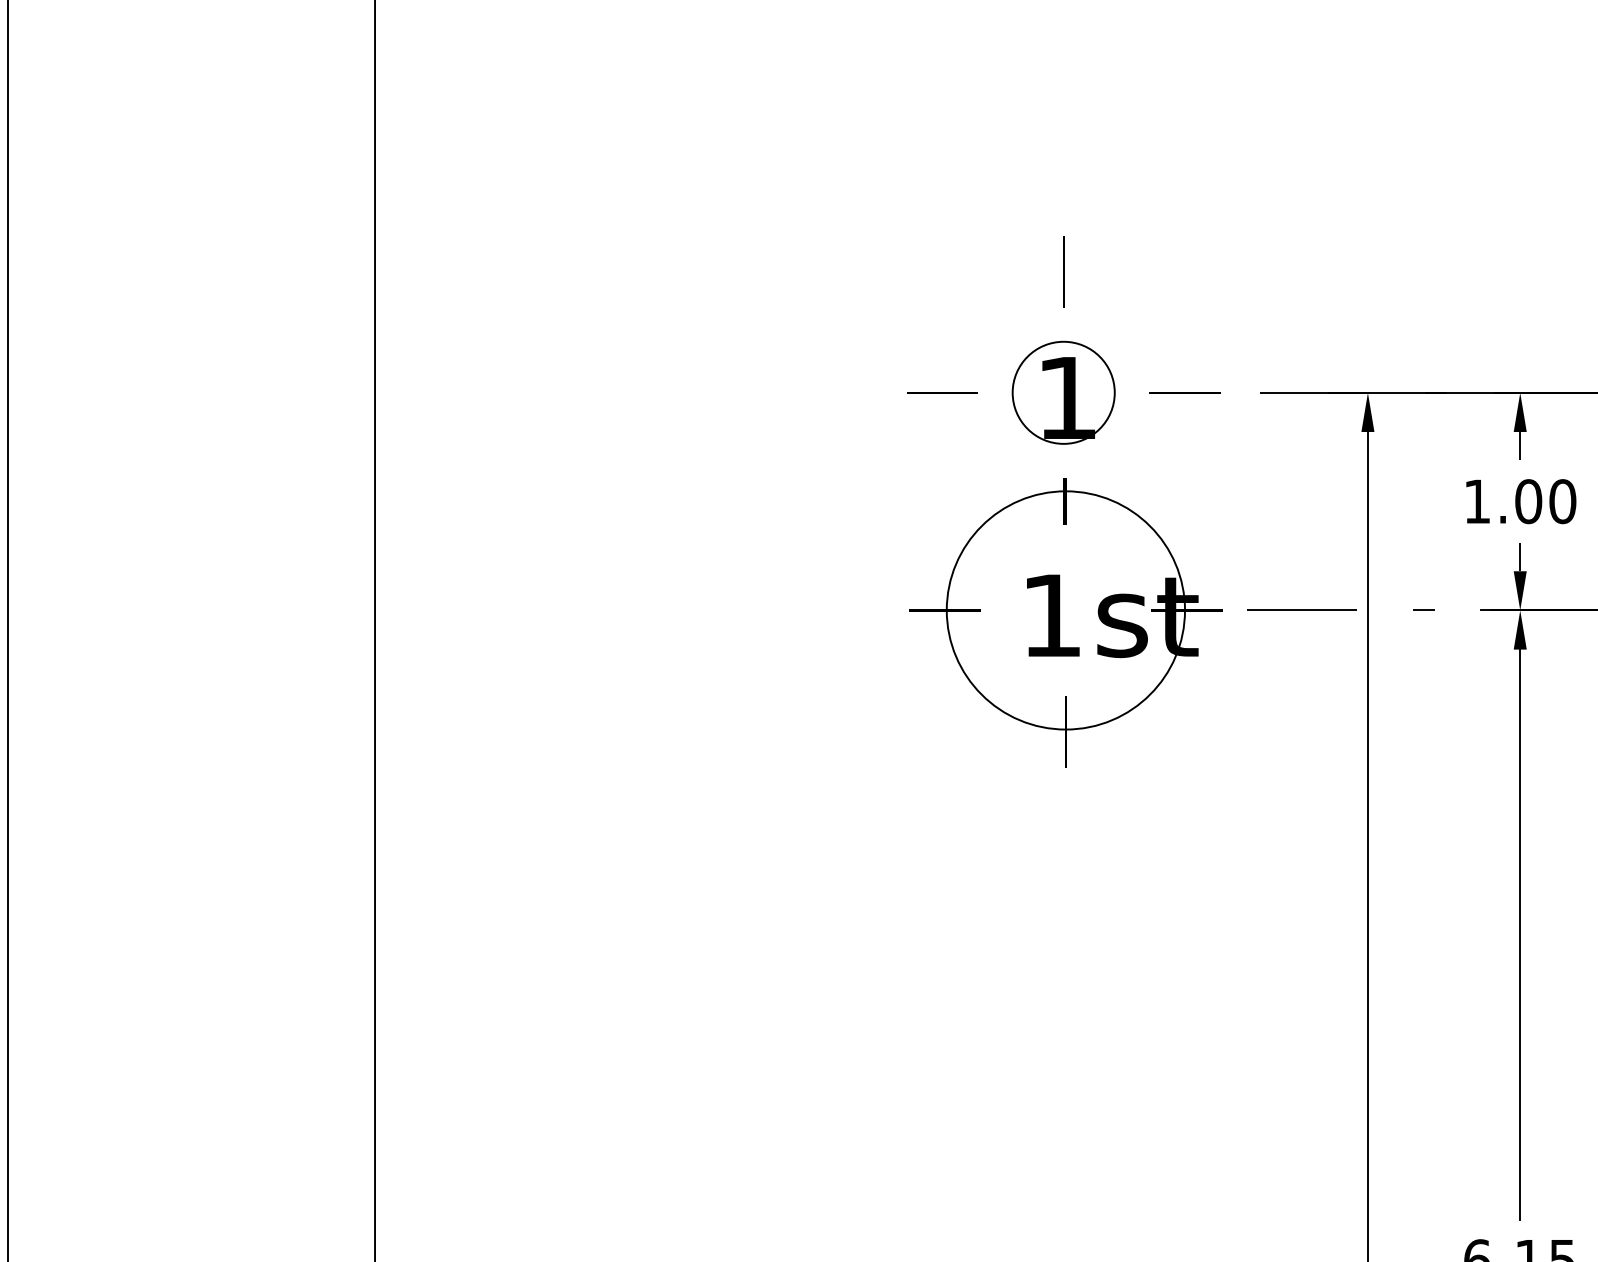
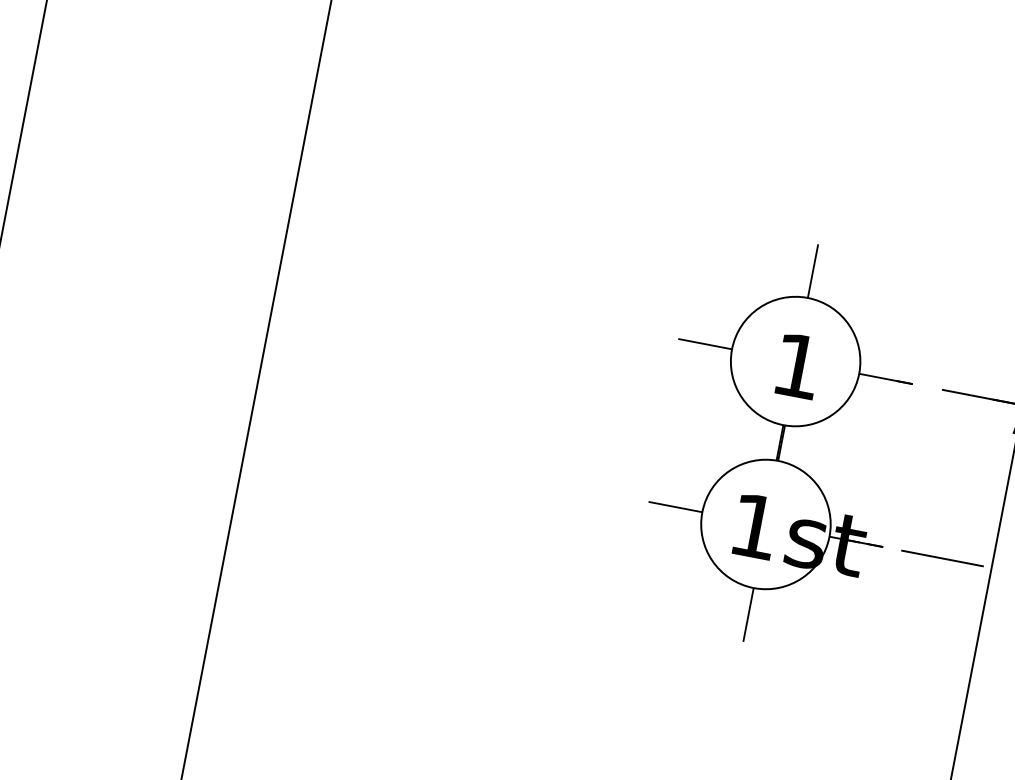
circle: (1063, 392) -> (795, 361), size x1.67
circle: (1065, 610) -> (765, 524), size x0.71

